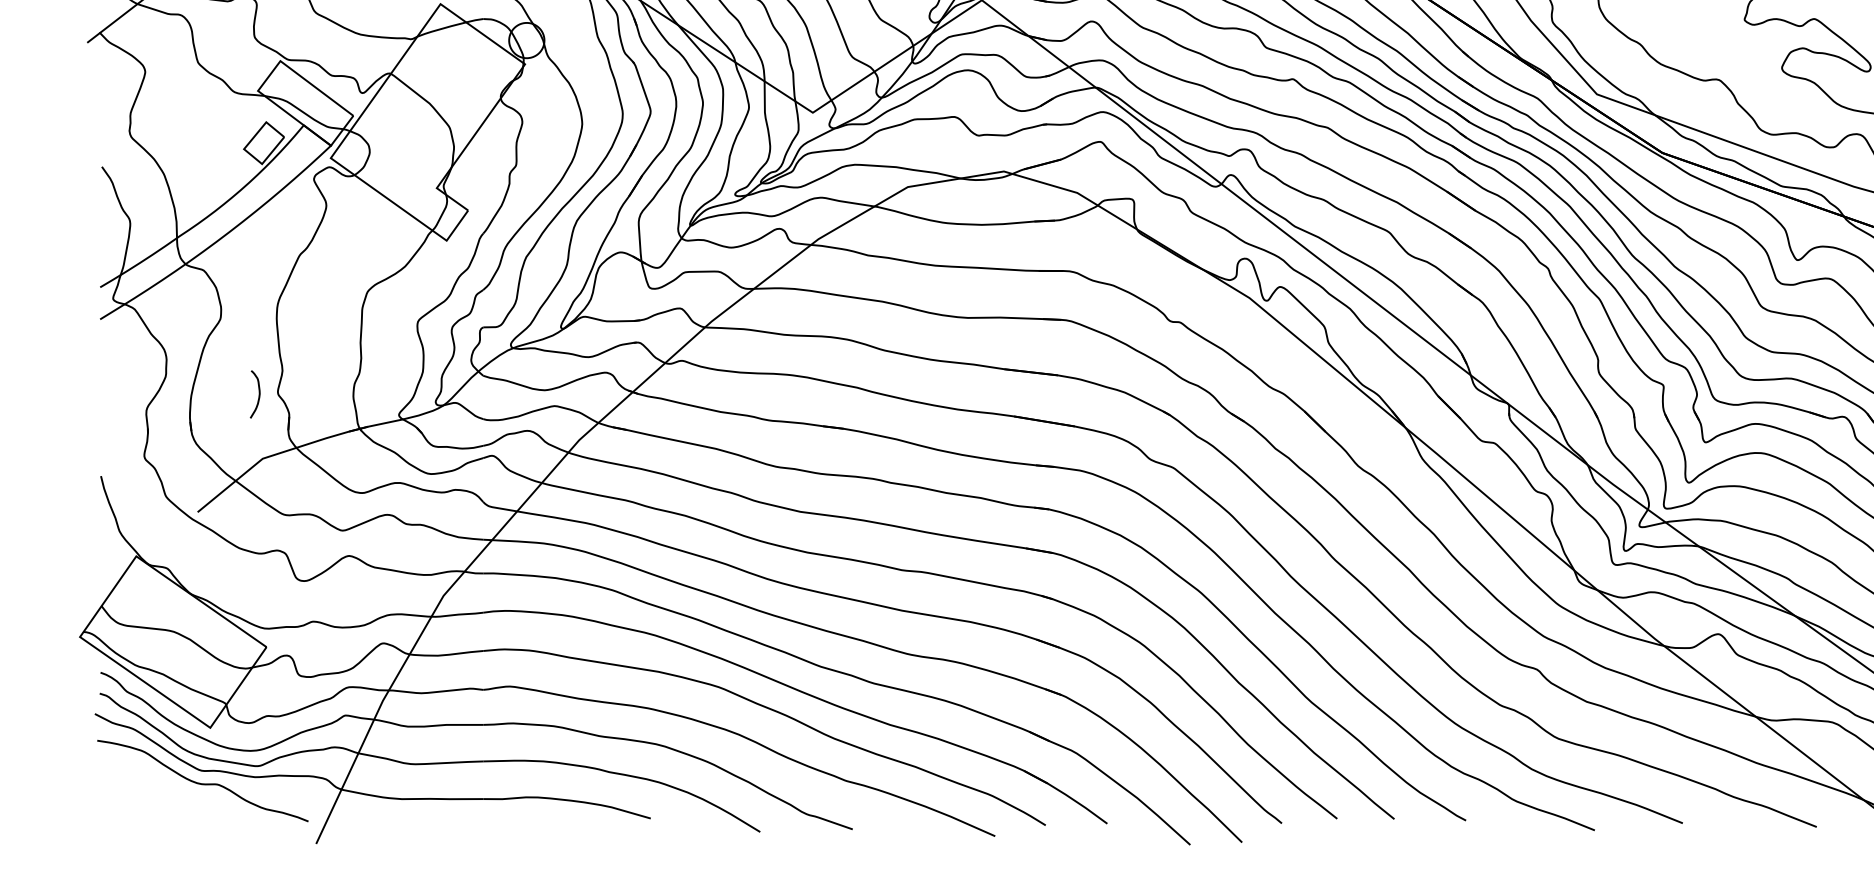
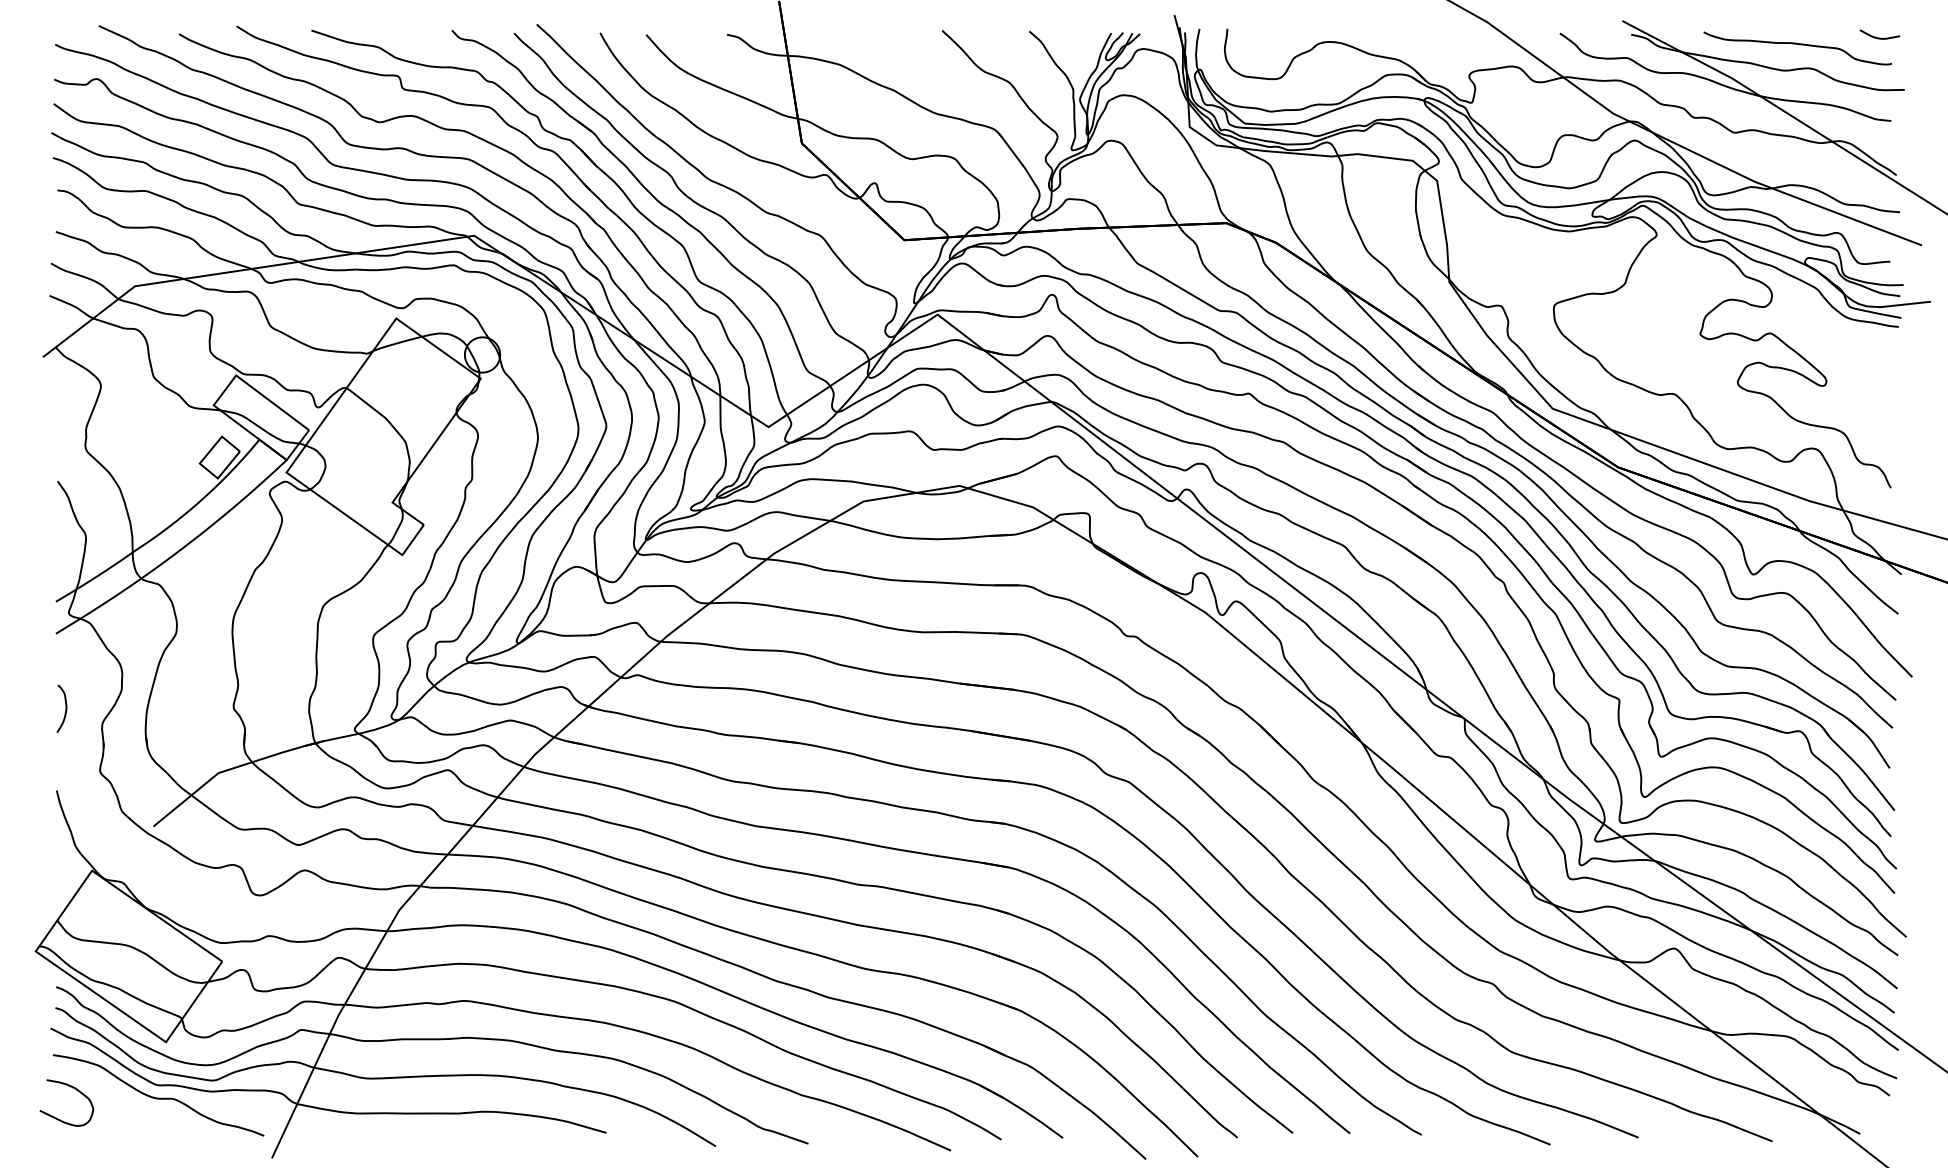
curve: (258, 394) -> (65, 708), moved
curve: (118, 775) -> (74, 1089), added

